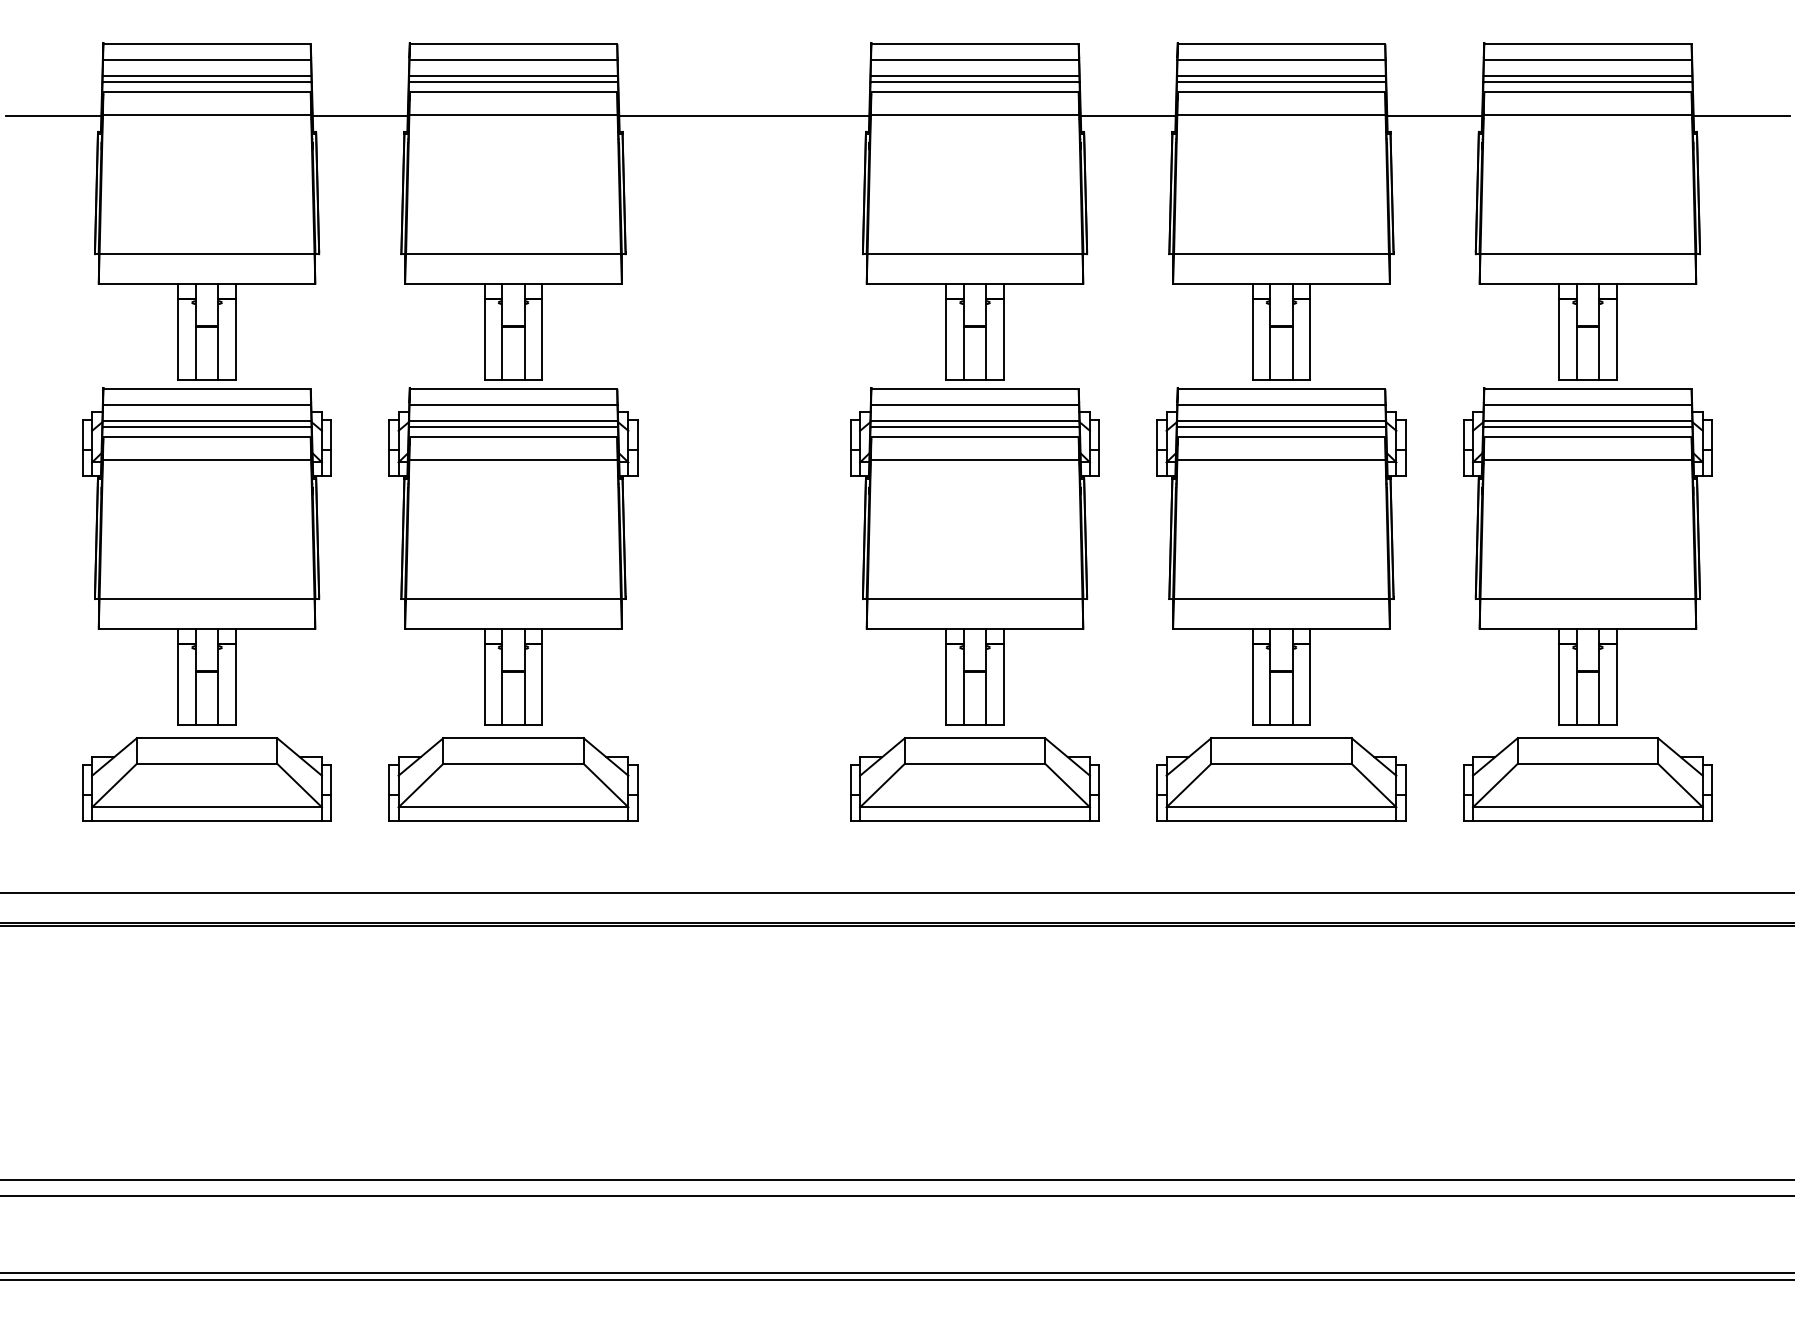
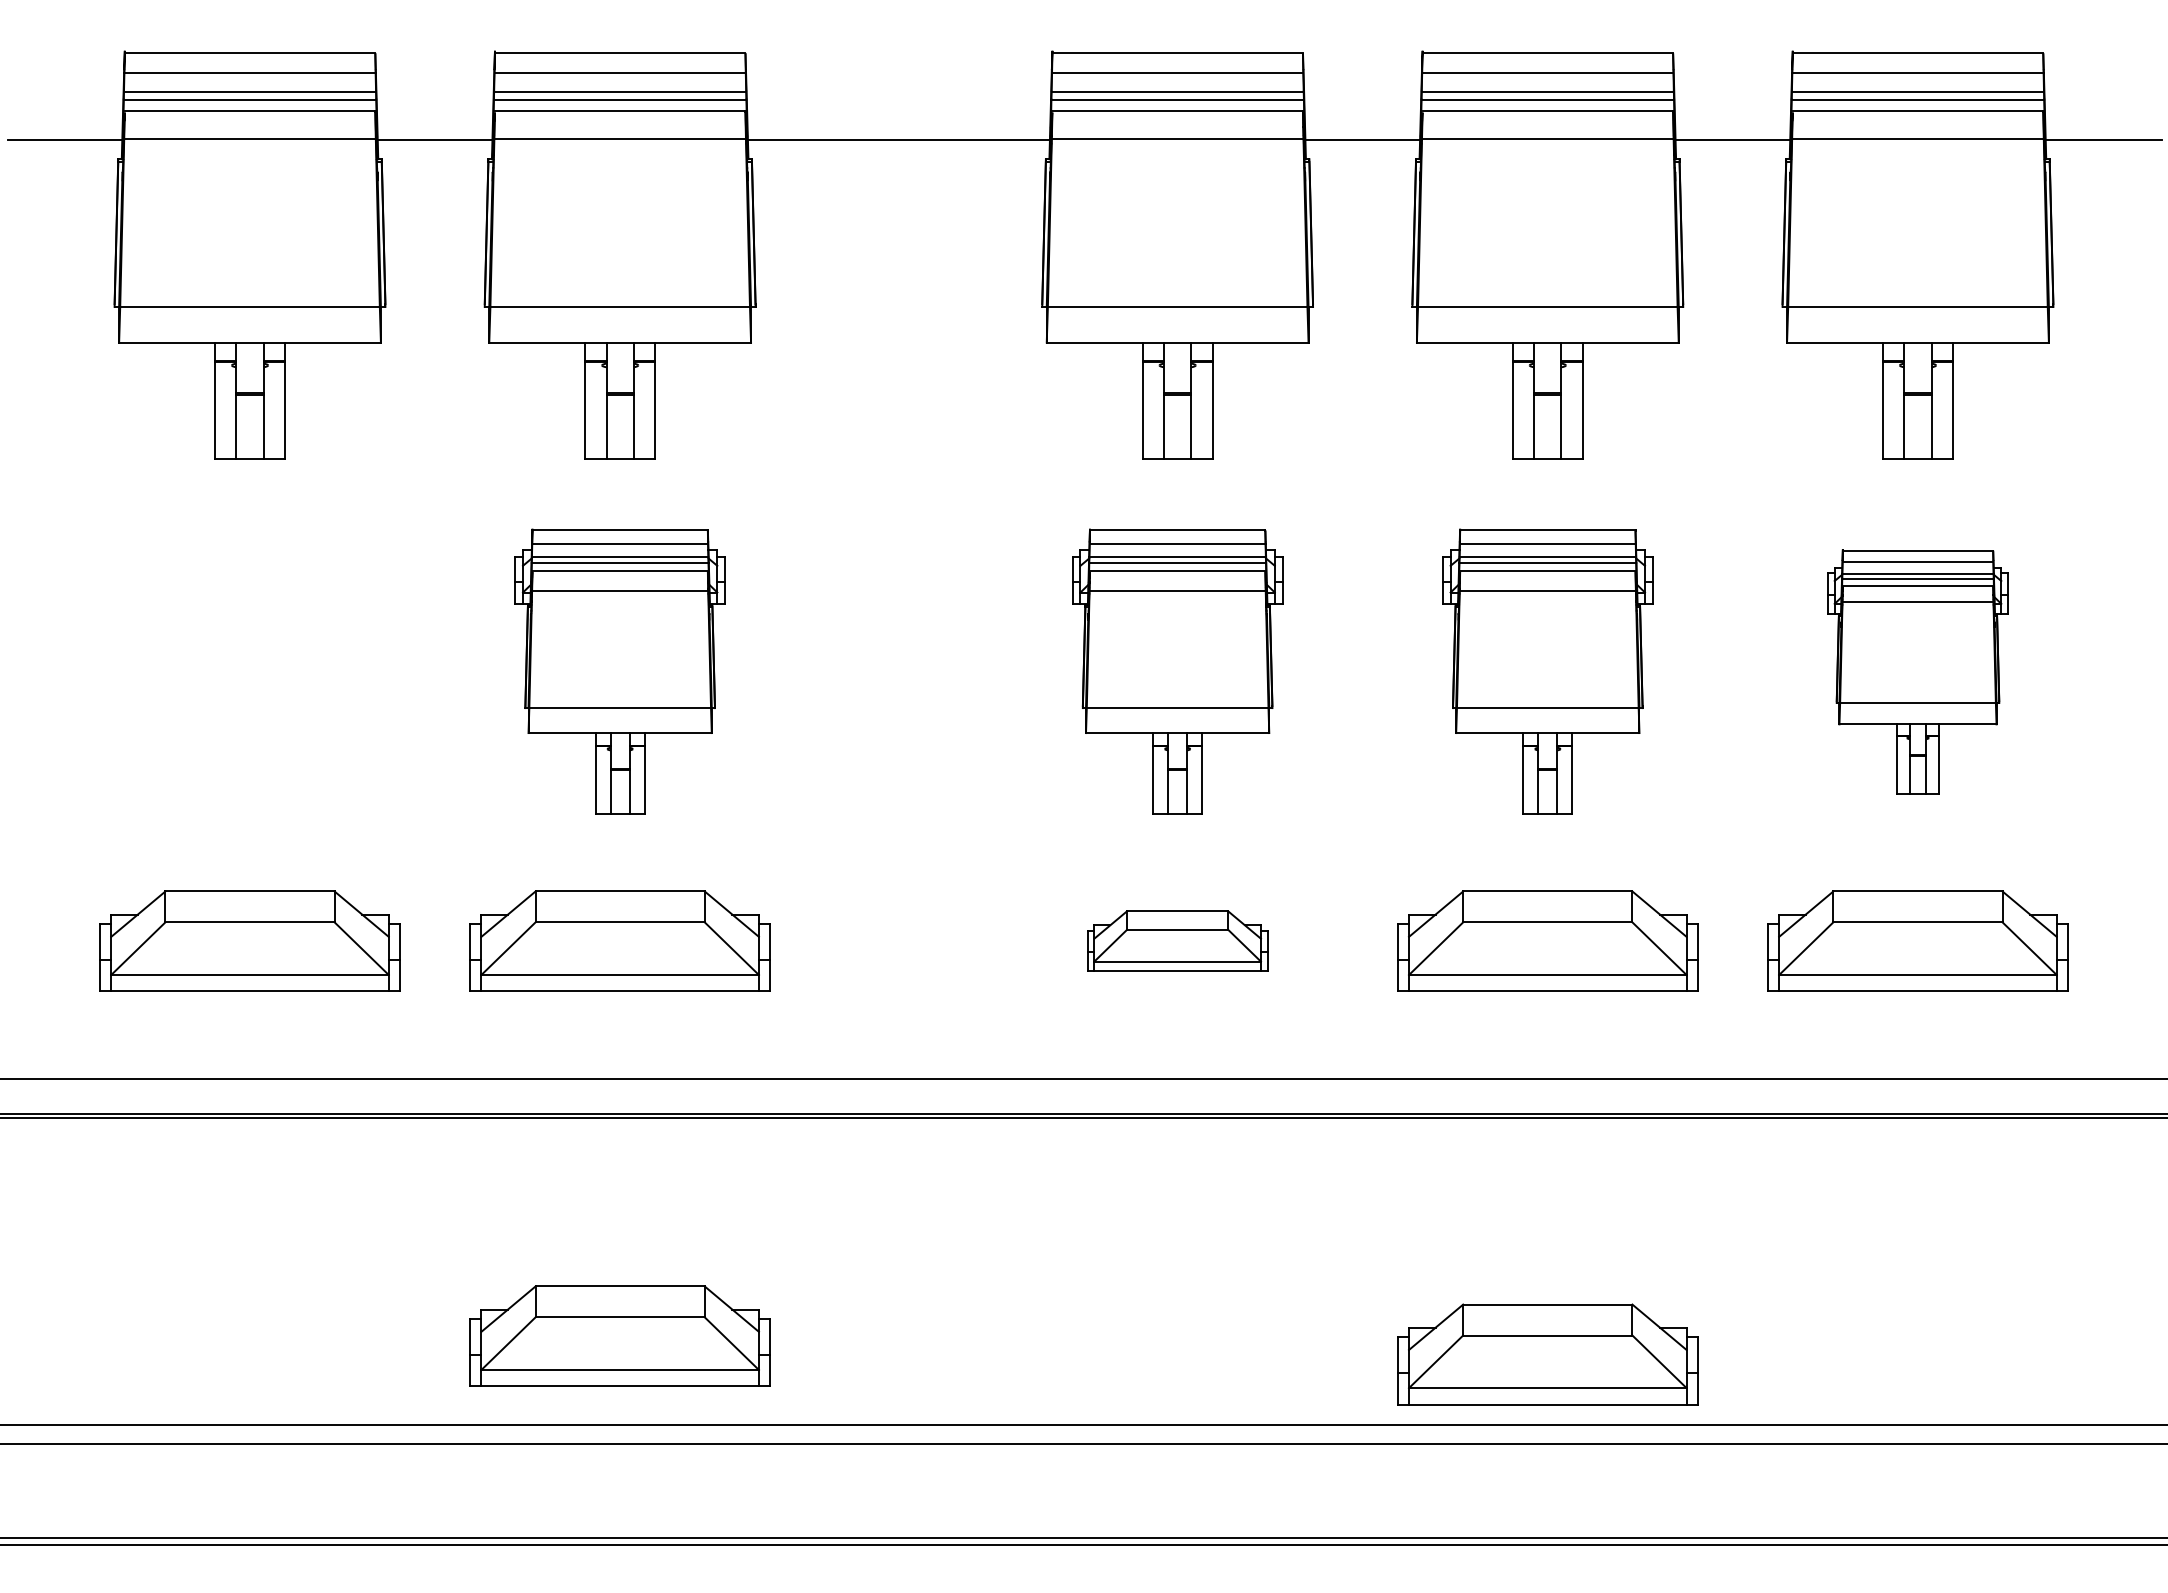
part: (206, 556) -> (249, 672), removed
part: (513, 556) -> (620, 672), size x0.7
part: (974, 556) -> (1177, 672), size x0.7
part: (1281, 556) -> (1547, 672), size x0.7
part: (1587, 556) -> (1917, 672), size x0.6
part: (974, 779) -> (1177, 941), size x0.6
part: (513, 1106) -> (620, 1336), added
part: (1281, 1121) -> (1547, 1354), added

